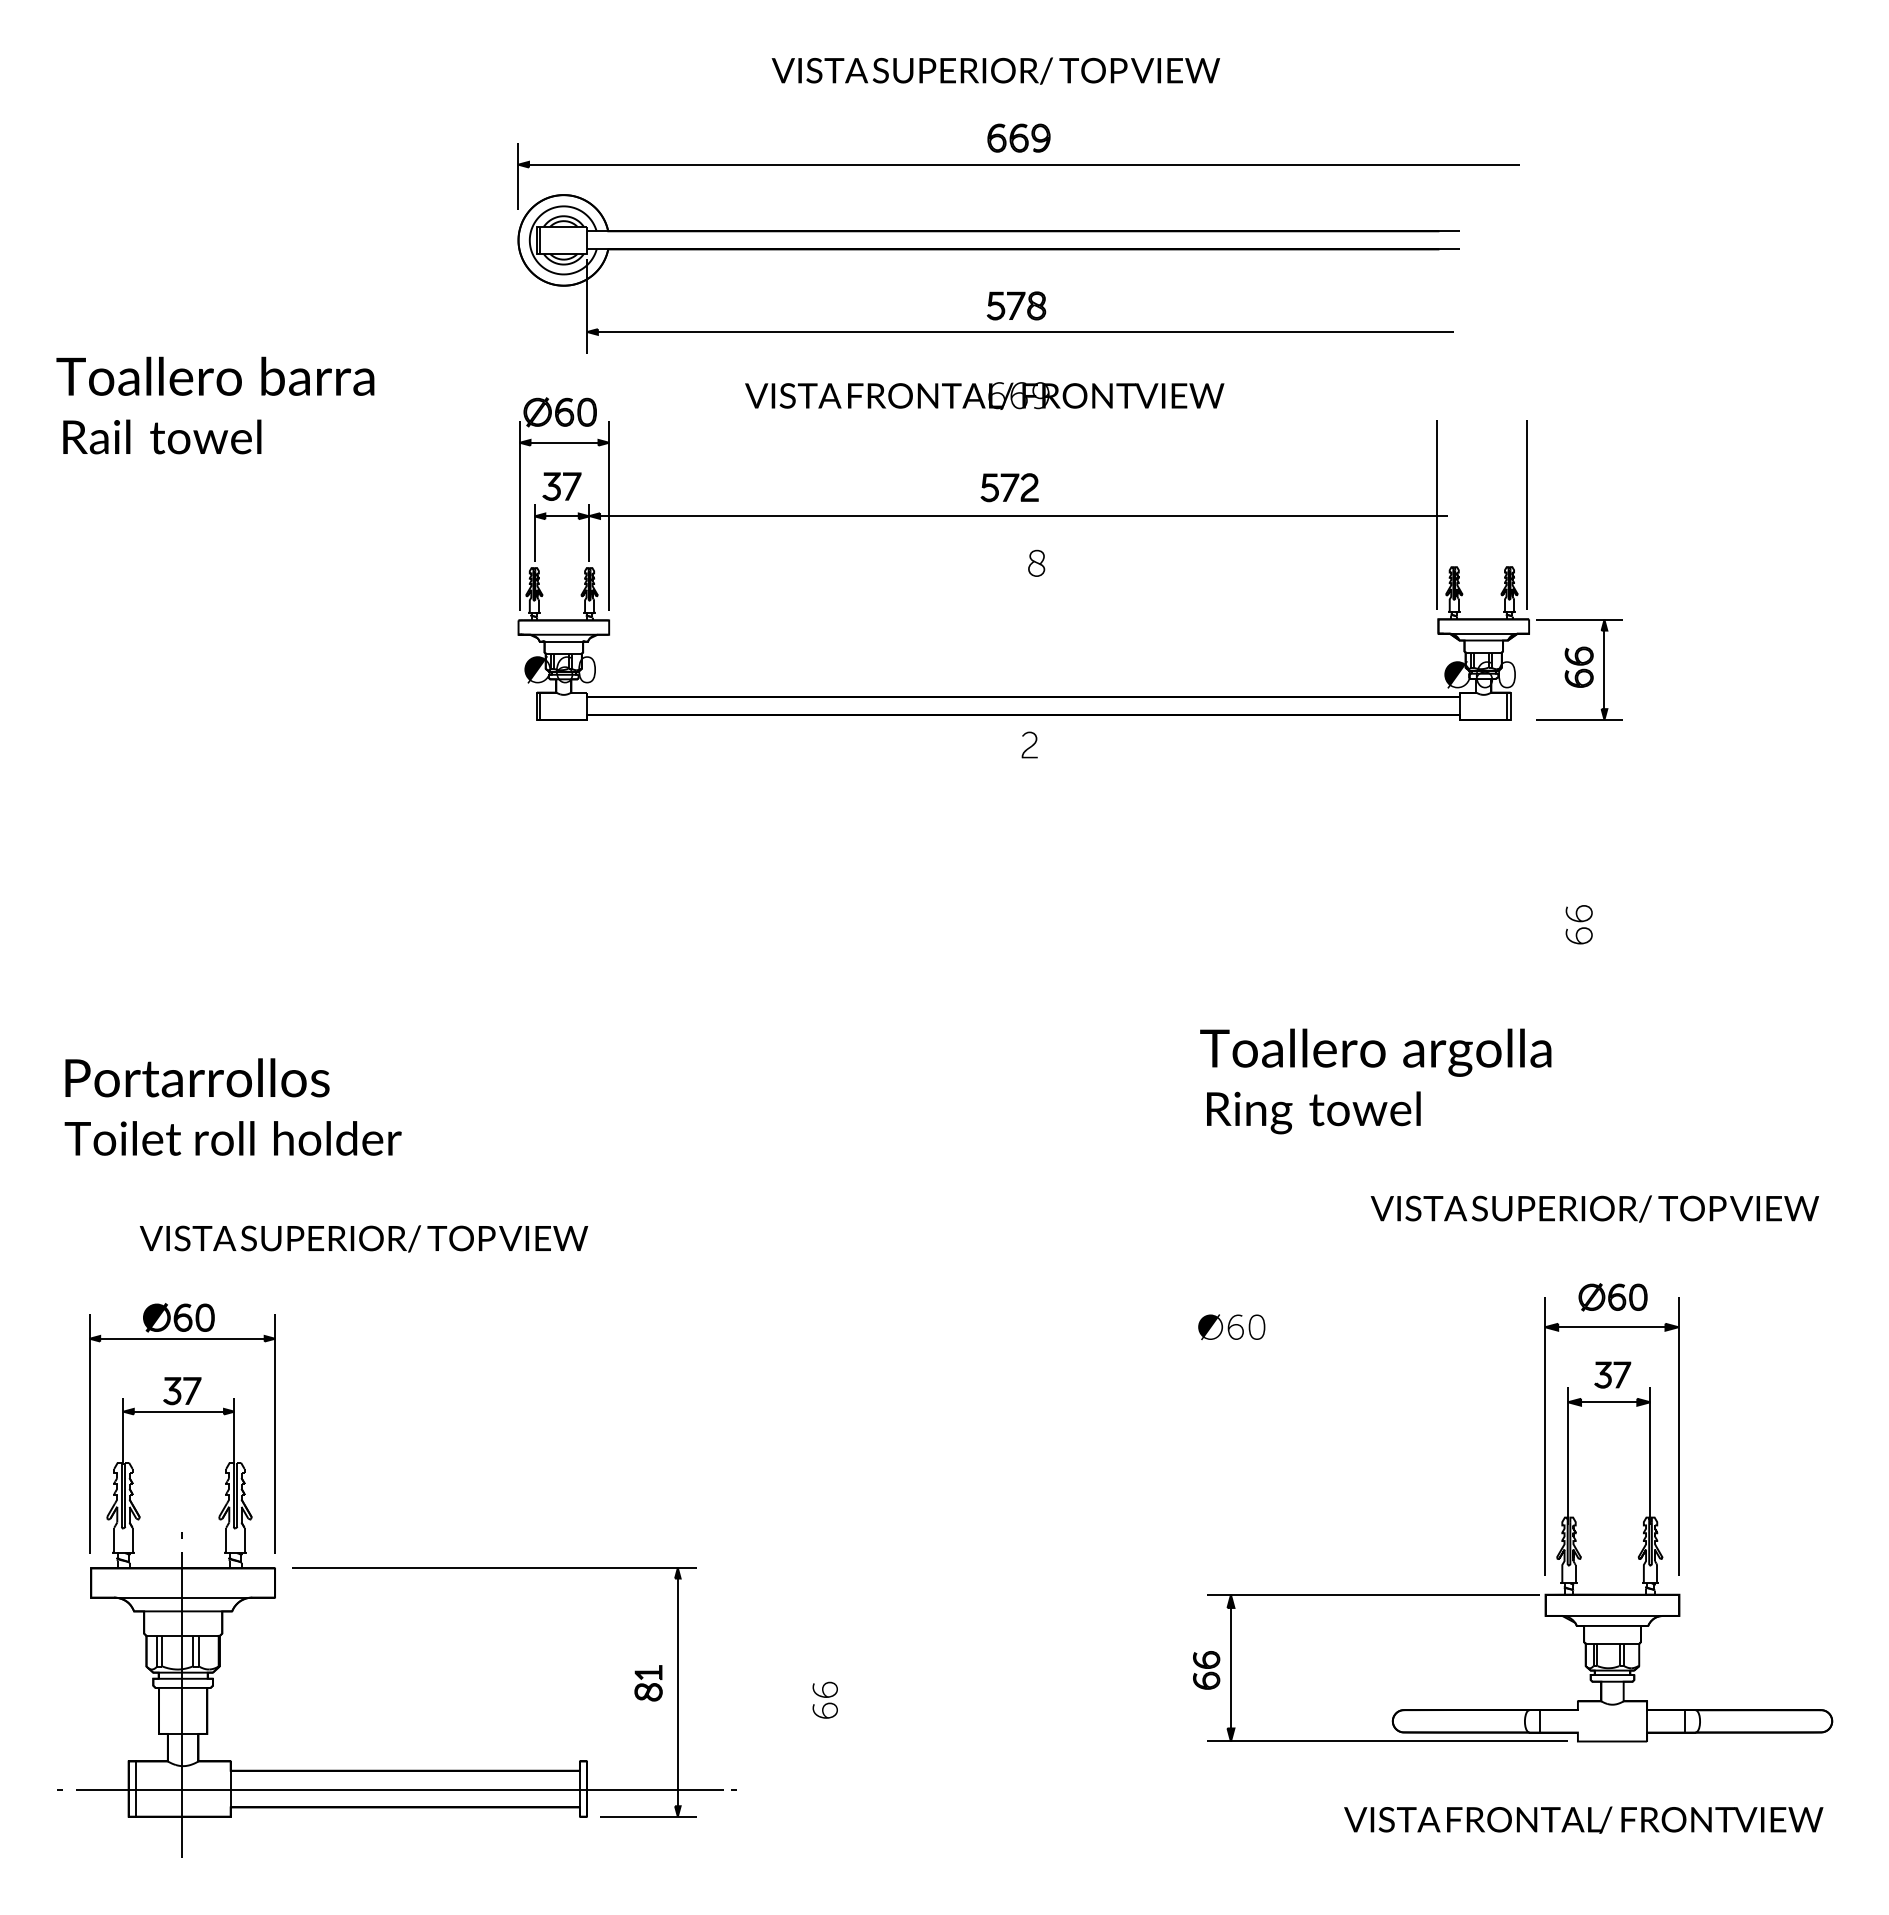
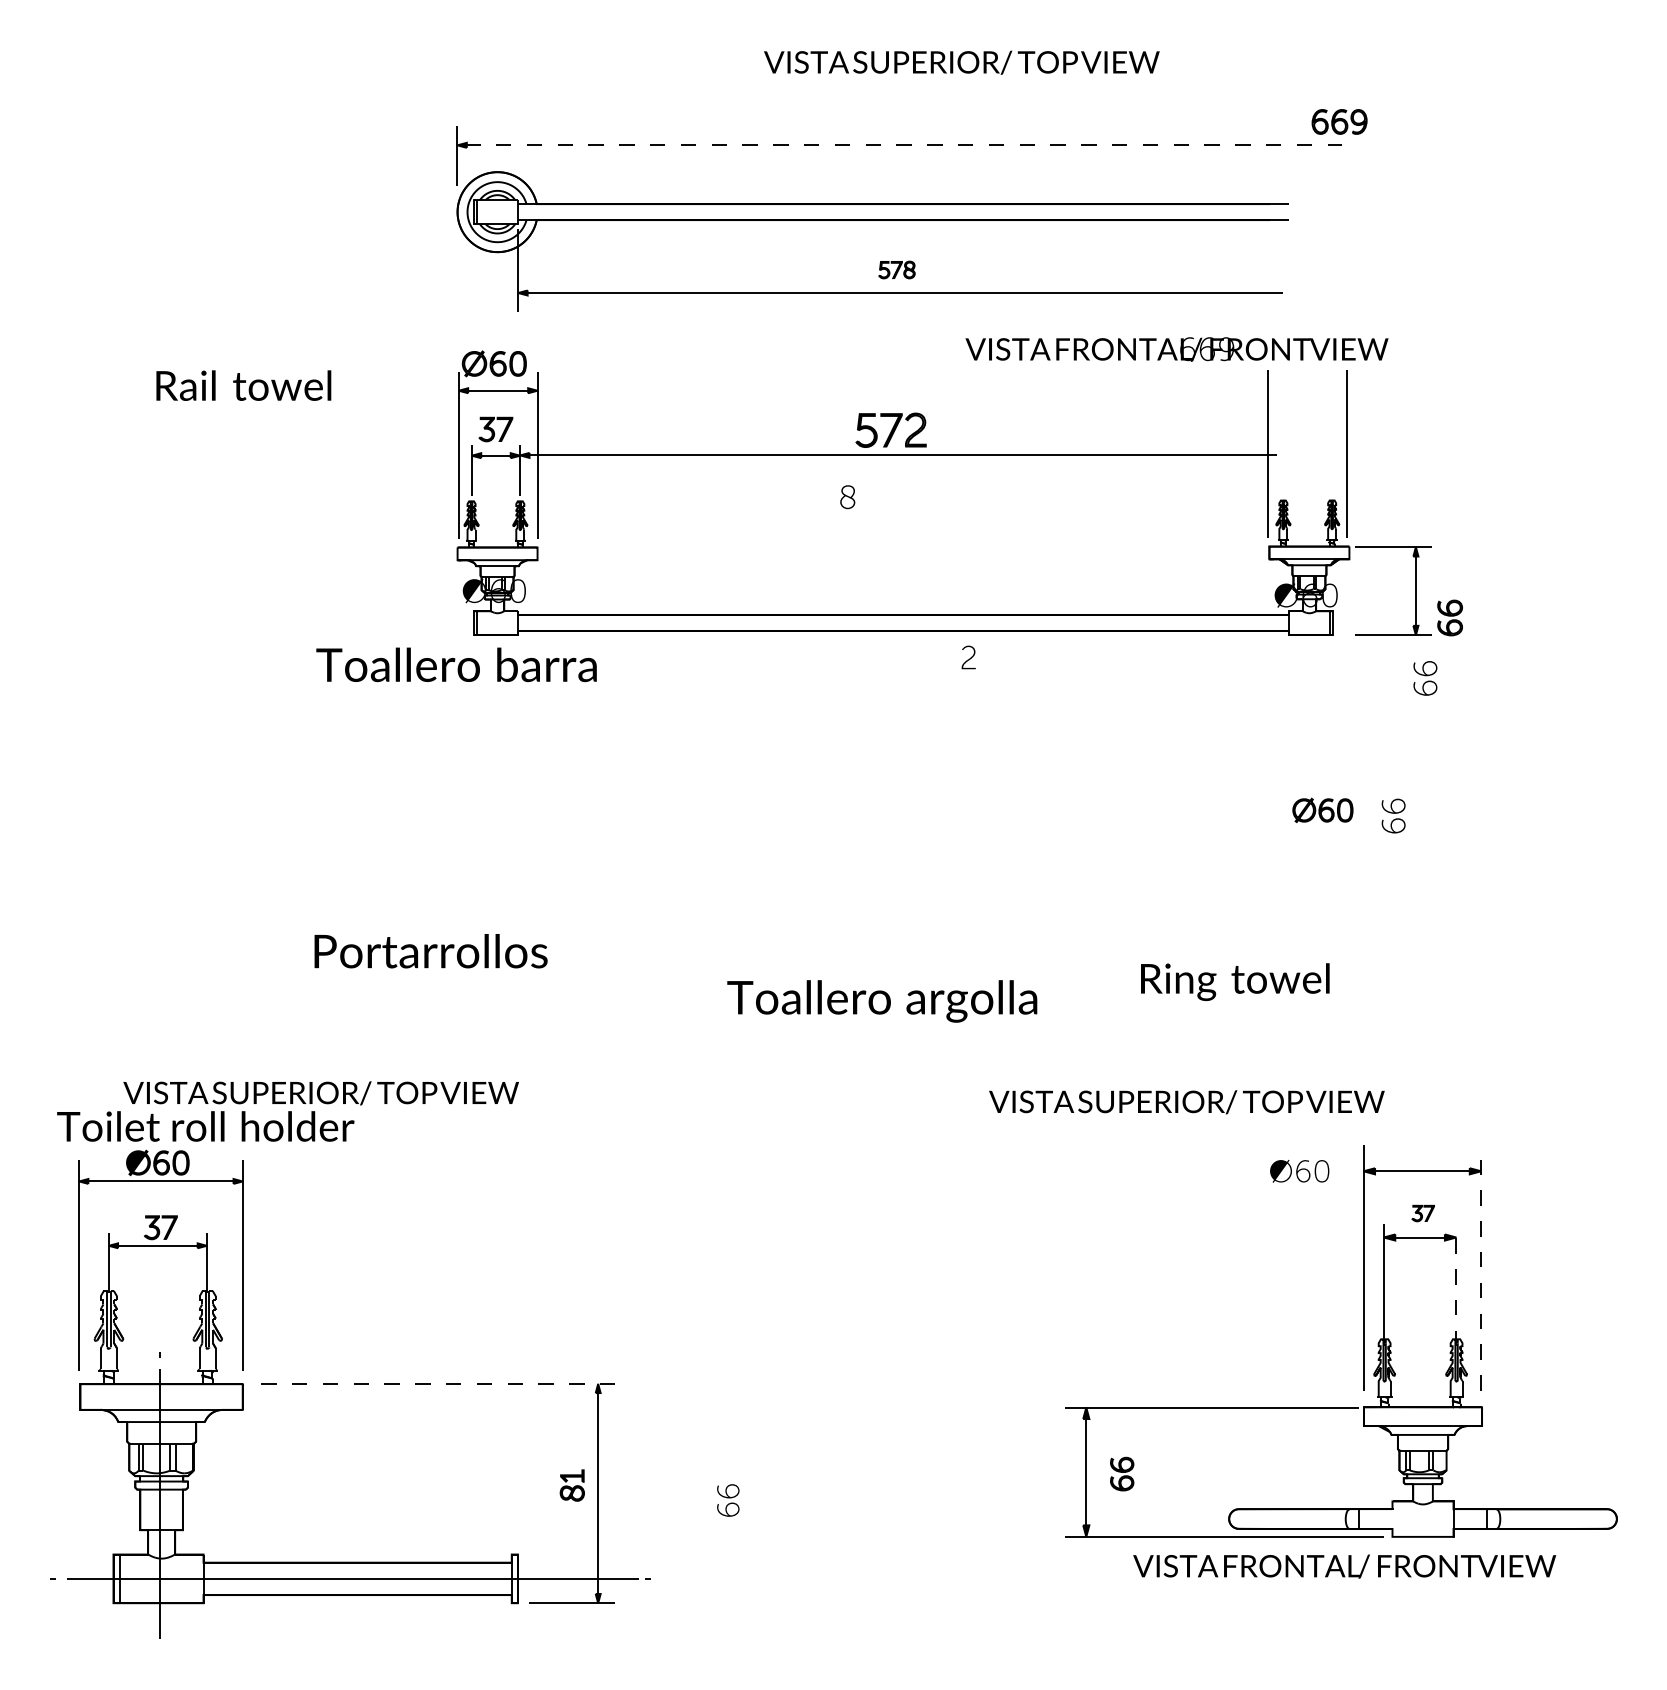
text: (995, 70) -> (961, 62), moved
part: (1018, 137) -> (1339, 121), moved
line: (1023, 164) -> (903, 145), solid -> dashed
part: (1016, 305) -> (897, 269), size x0.7
text: (215, 375) -> (456, 664), moved
text: (984, 395) -> (1176, 349), moved
text: (162, 436) -> (243, 385), moved
part: (1009, 487) -> (890, 430), size x1.4
part: (1036, 562) -> (847, 496), moved
part: (1578, 666) -> (1449, 617), moved
part: (1029, 744) -> (968, 657), moved
part: (1614, 768) -> (1424, 678), added
text: (1375, 1052) -> (882, 1001), moved
text: (197, 1077) -> (431, 950), moved
text: (1313, 1112) -> (1235, 981), moved
text: (232, 1138) -> (205, 1126), moved
text: (1594, 1208) -> (1186, 1101), moved
part: (1612, 1297) -> (1322, 810), moved
part: (1231, 1326) -> (1299, 1170), moved
part: (1612, 1374) -> (1423, 1213), size x0.7
line: (1678, 1435) -> (1481, 1266), solid -> dashed
line: (1650, 1455) -> (1456, 1284), solid -> dashed
line: (494, 1568) -> (436, 1384), solid -> dashed
part: (1206, 1670) -> (1122, 1474), moved
text: (1583, 1819) -> (1344, 1566), moved

